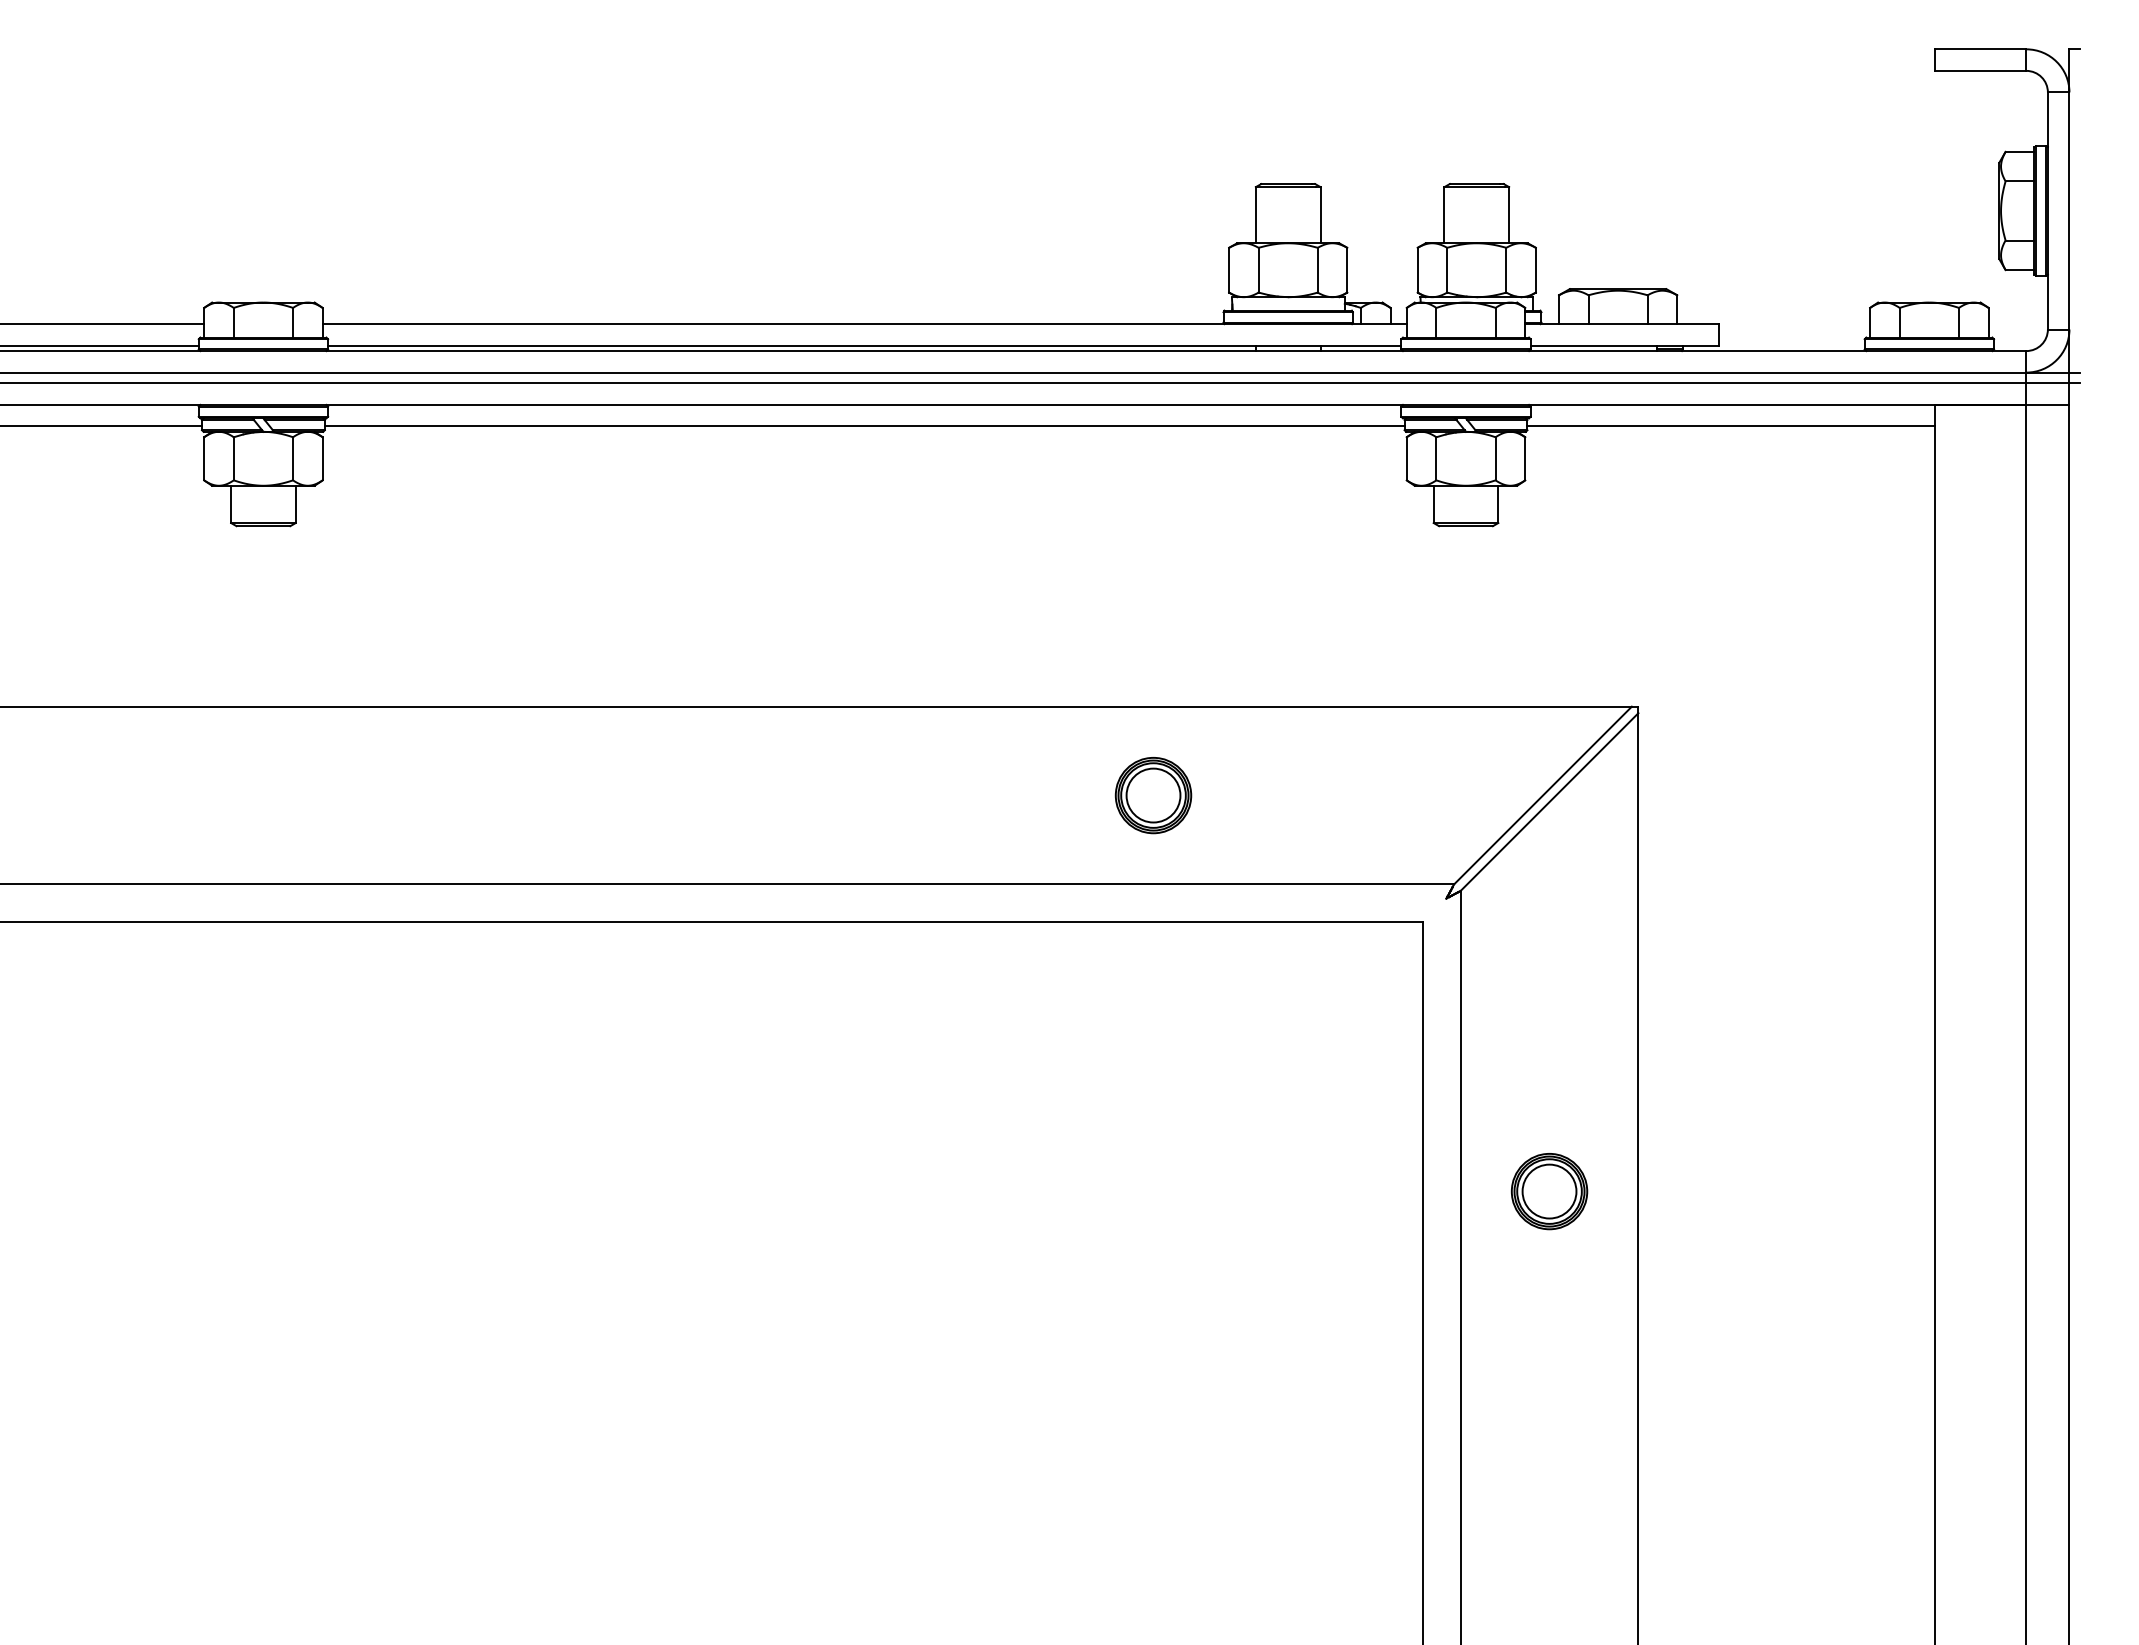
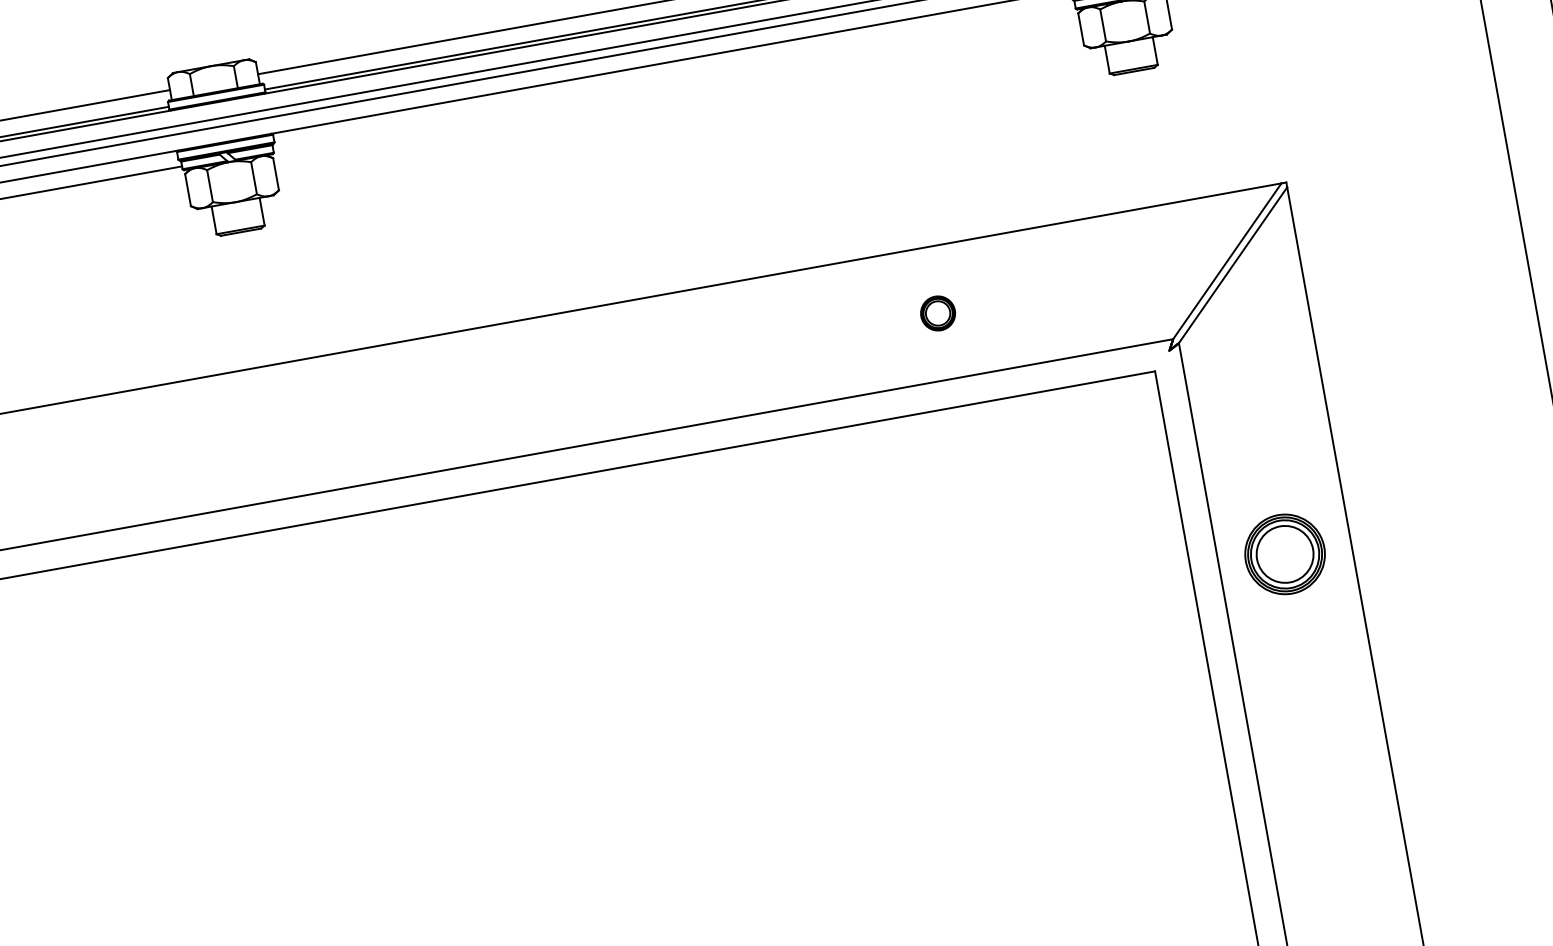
line: (864, 426) -> (674, 77), removed
part: (1153, 795) -> (938, 313), size x0.6
part: (1549, 1191) -> (1285, 554), size x1.4

